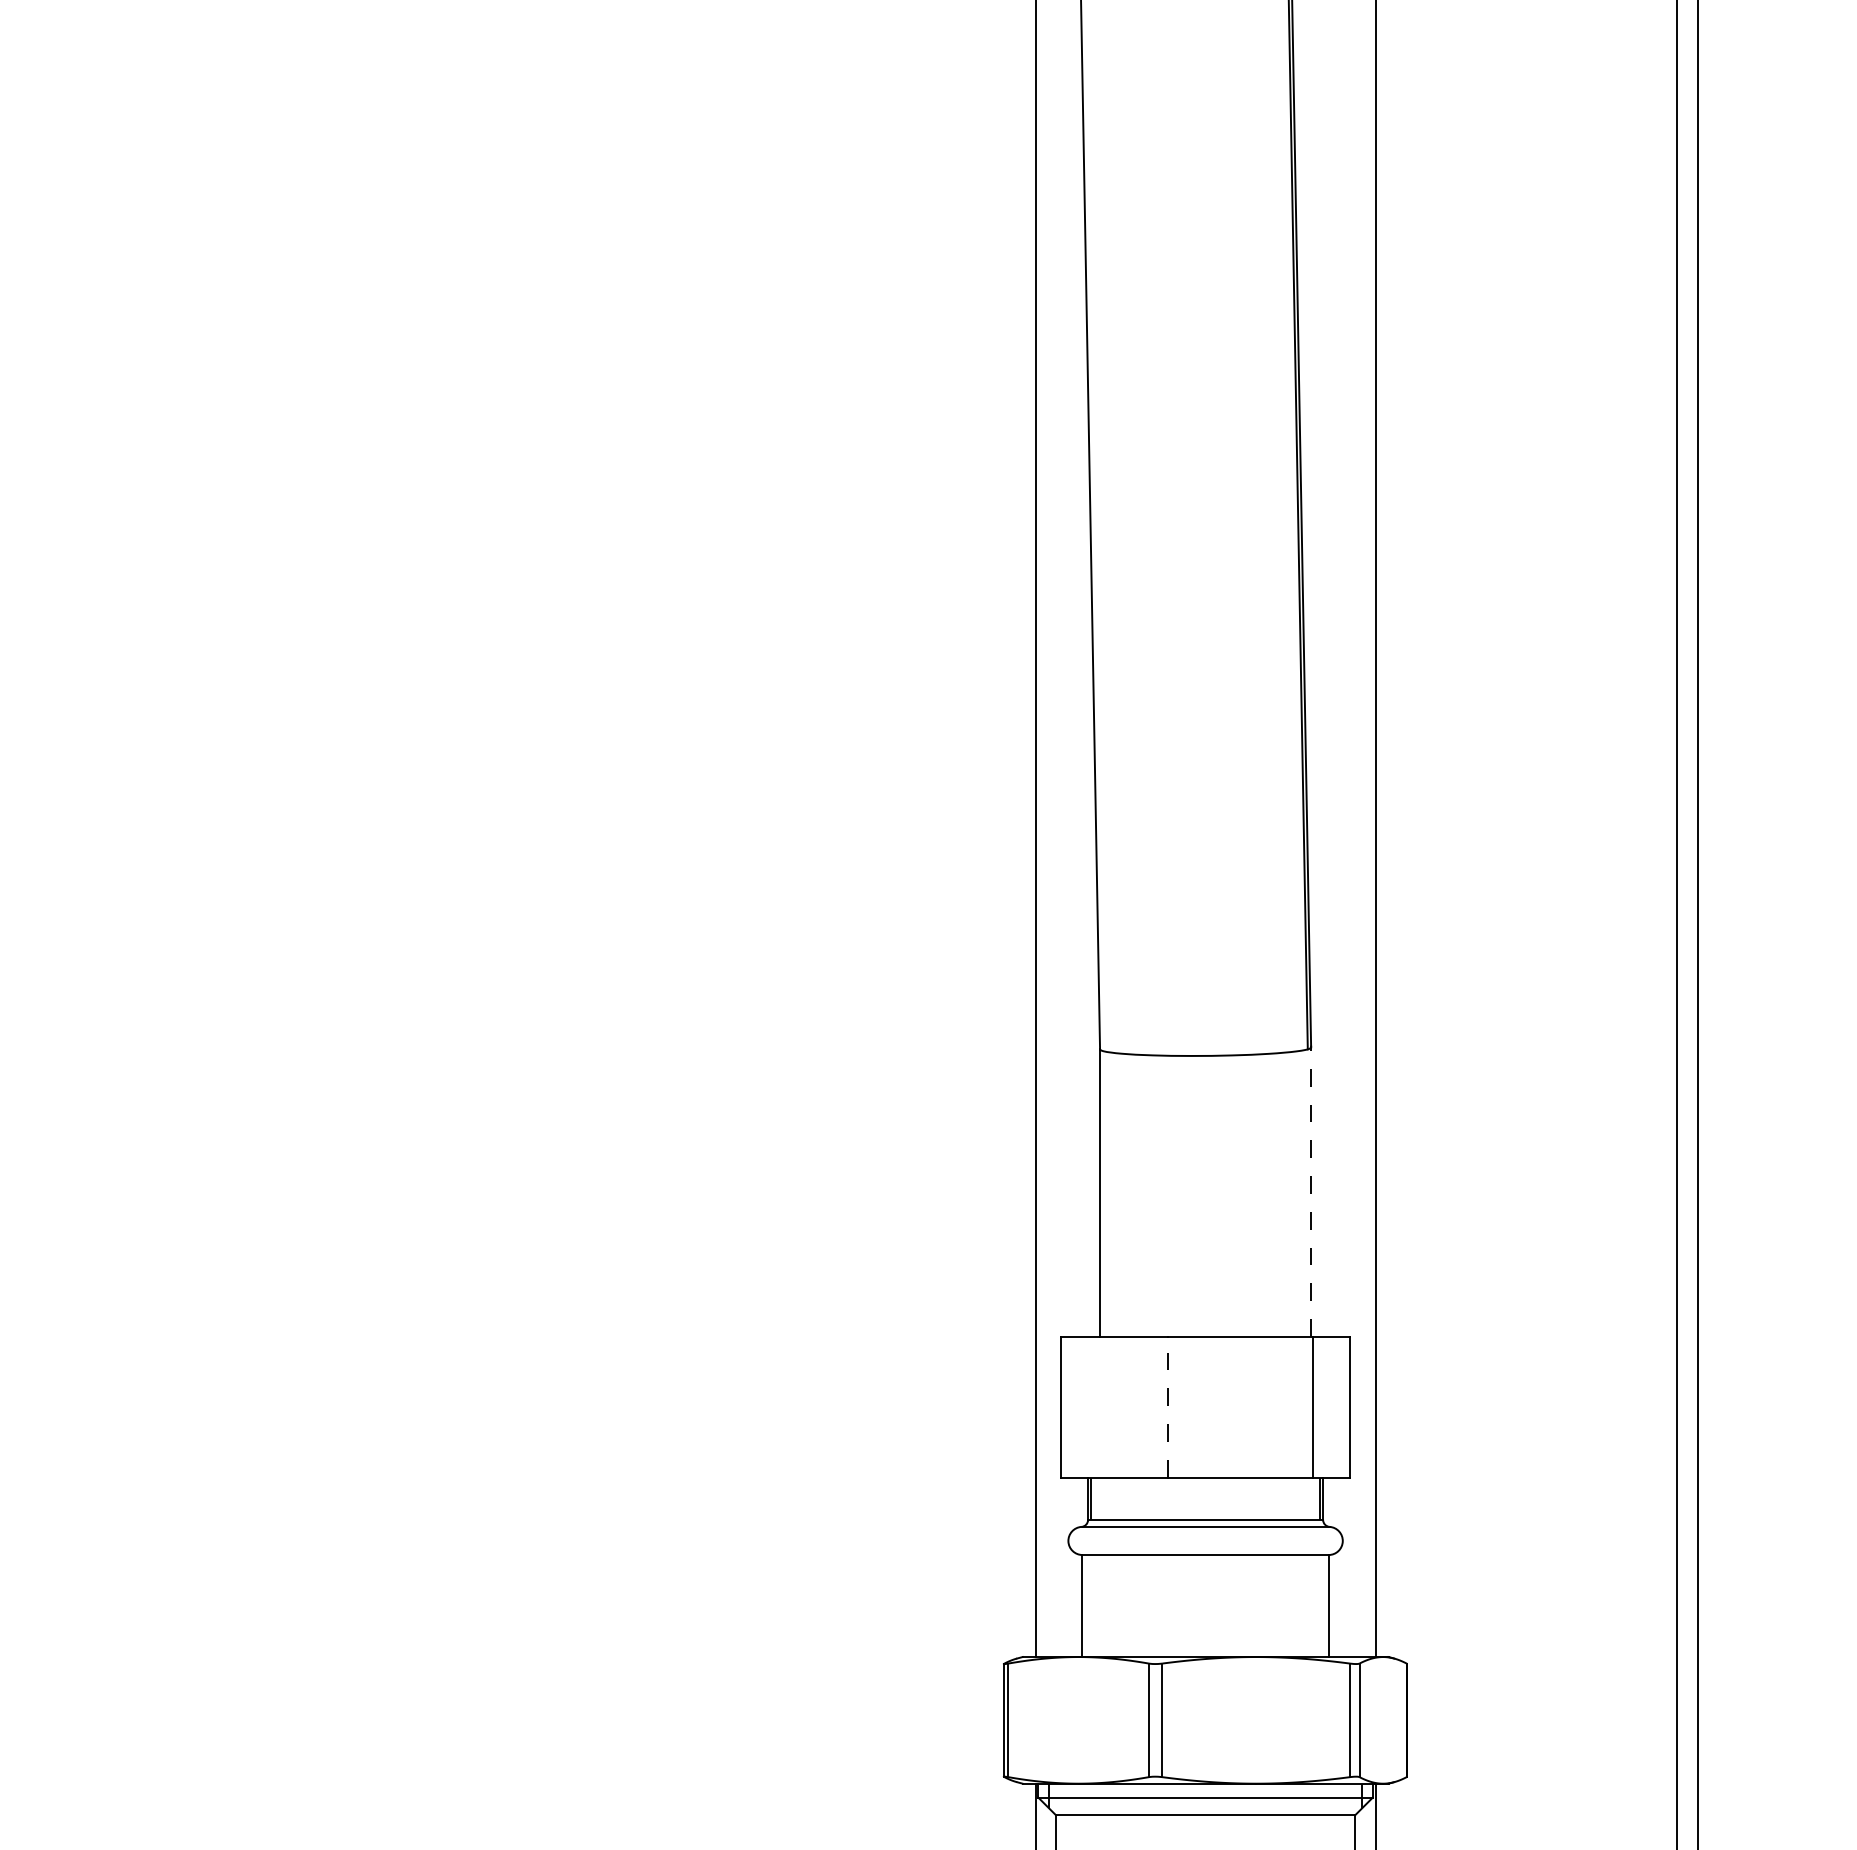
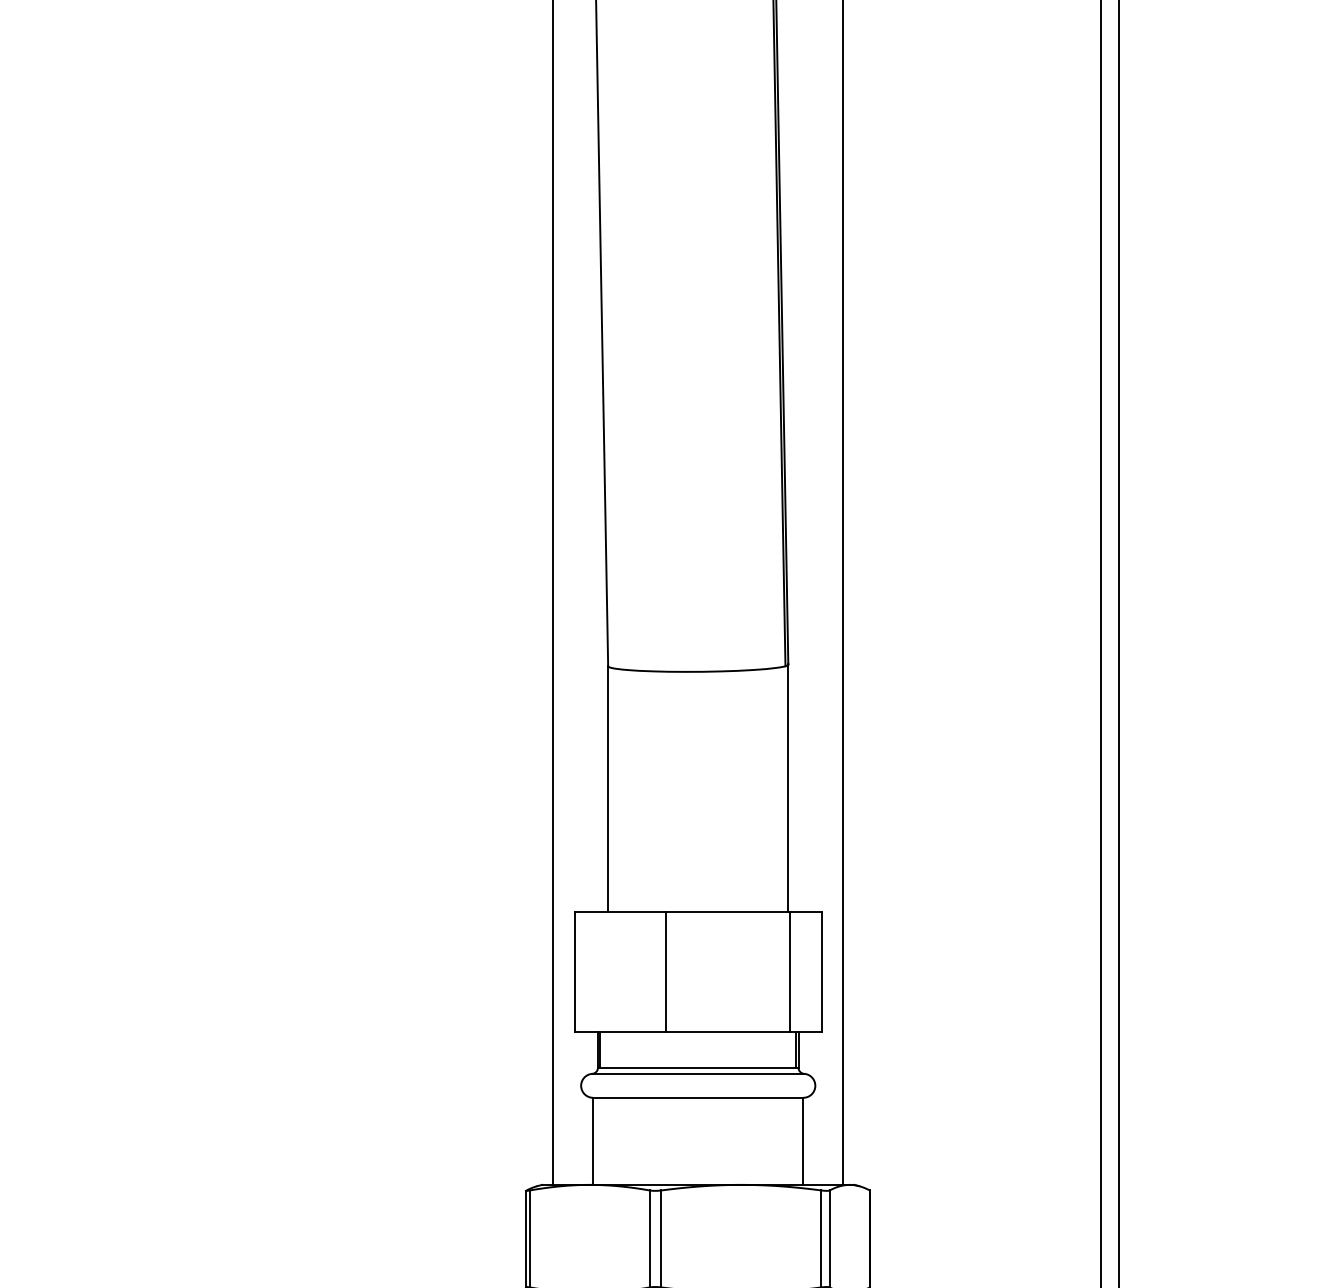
line: (1311, 1192) -> (788, 788), dashed -> solid
line: (1168, 1406) -> (666, 971), dashed -> solid

